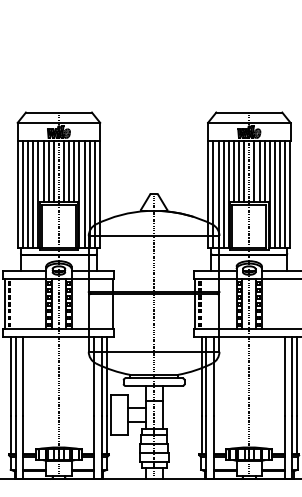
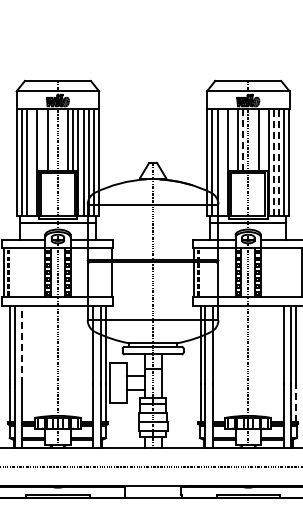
line: (43, 171) -> (42, 139), removed
line: (53, 171) -> (52, 139), removed
line: (64, 171) -> (63, 139), removed
line: (233, 171) -> (232, 139), removed
line: (254, 171) -> (253, 139), removed
line: (264, 171) -> (263, 139), removed
line: (244, 172) -> (243, 140), solid -> dashed
line: (33, 194) -> (32, 162), removed
line: (223, 194) -> (222, 162), removed
line: (274, 194) -> (273, 162), solid -> dashed
line: (280, 194) -> (279, 162), solid -> dashed
line: (23, 376) -> (22, 344), solid -> dashed
line: (296, 434) -> (295, 402), solid -> dashed

